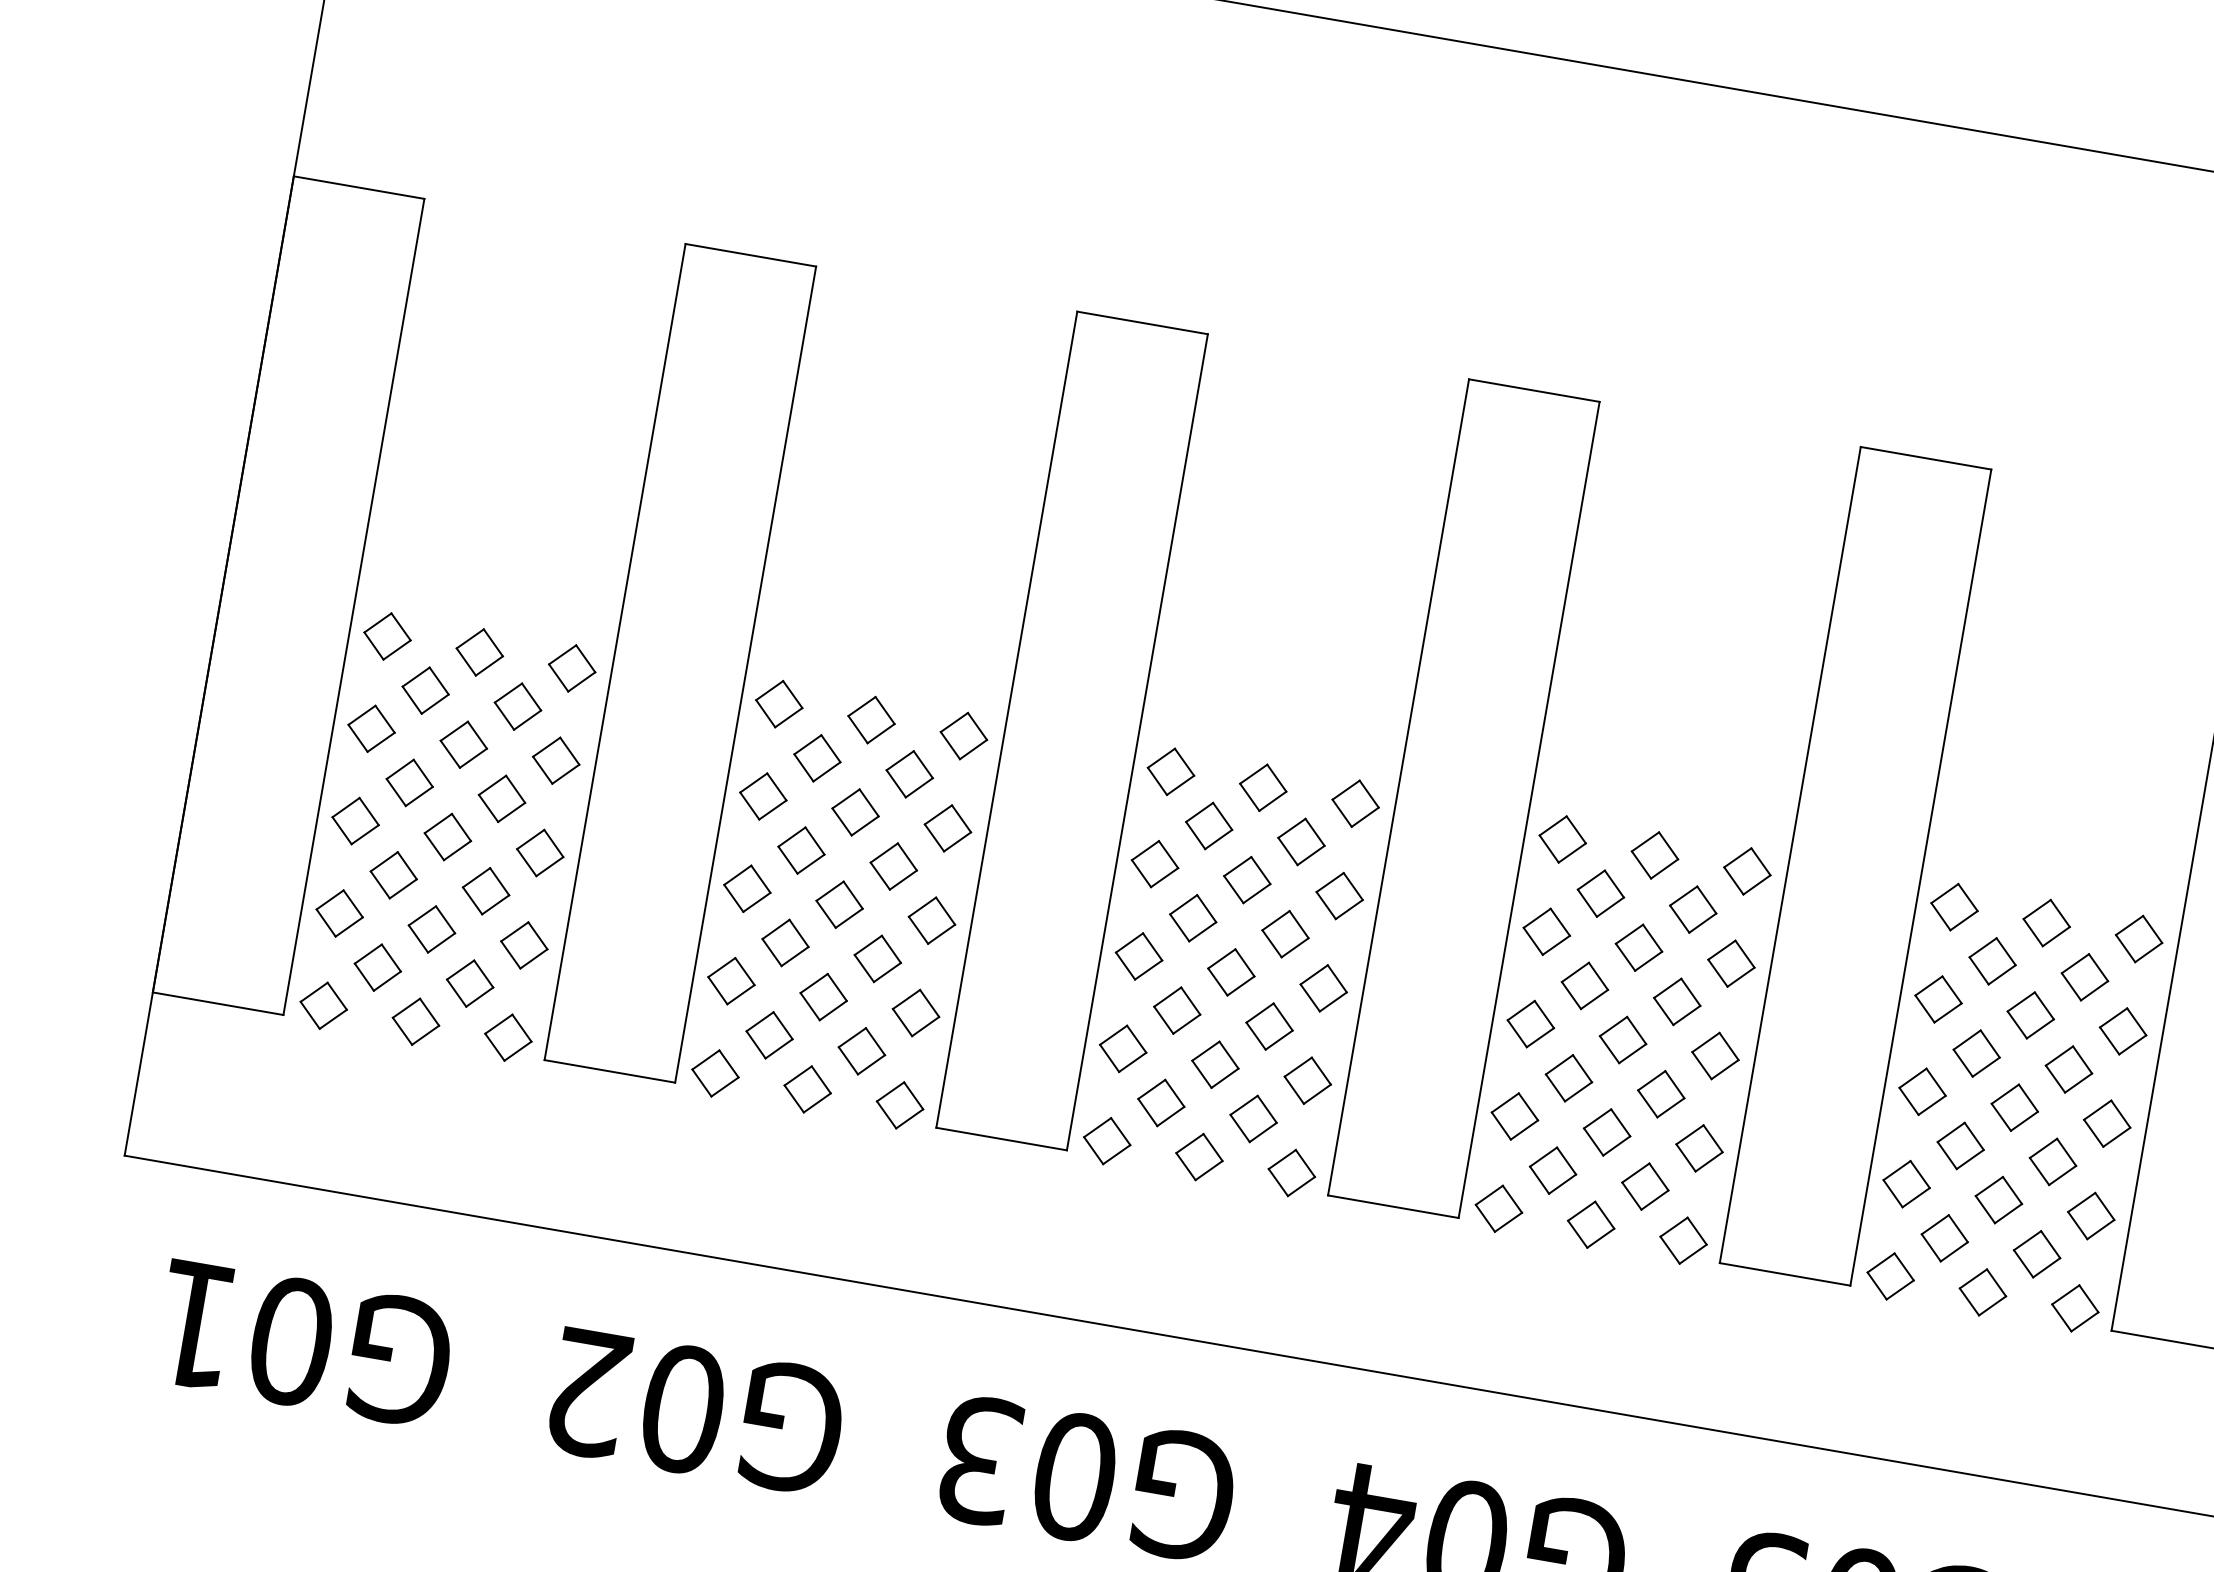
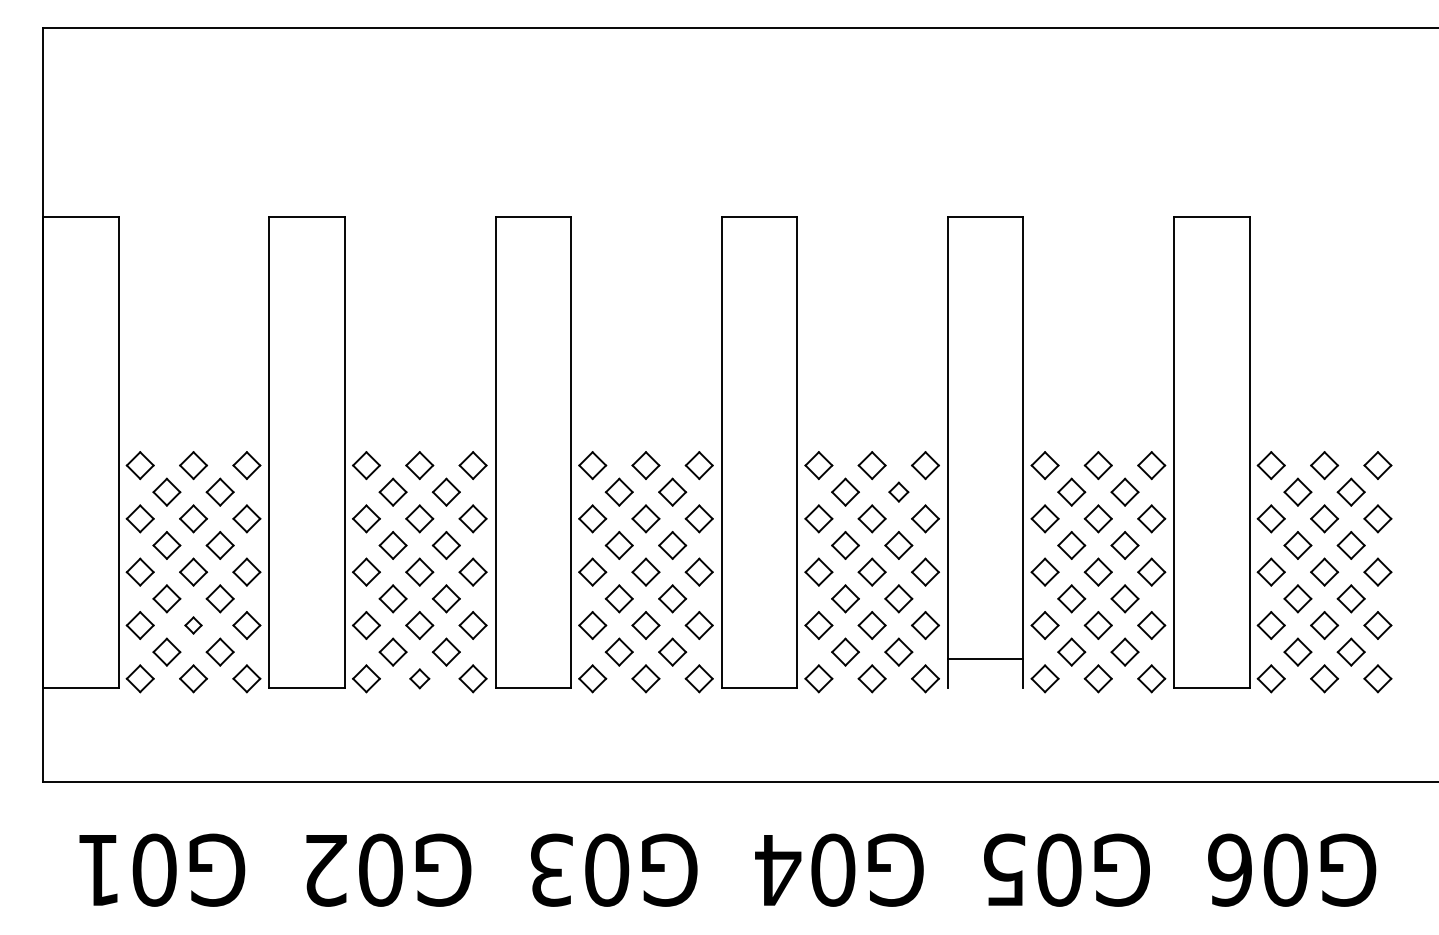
part: (1692, 908) -> (898, 491), size x0.7
part: (431, 929) -> (193, 625), size x0.6
part: (807, 1088) -> (419, 678), size x0.7
line: (1784, 1273) -> (985, 658), moved

